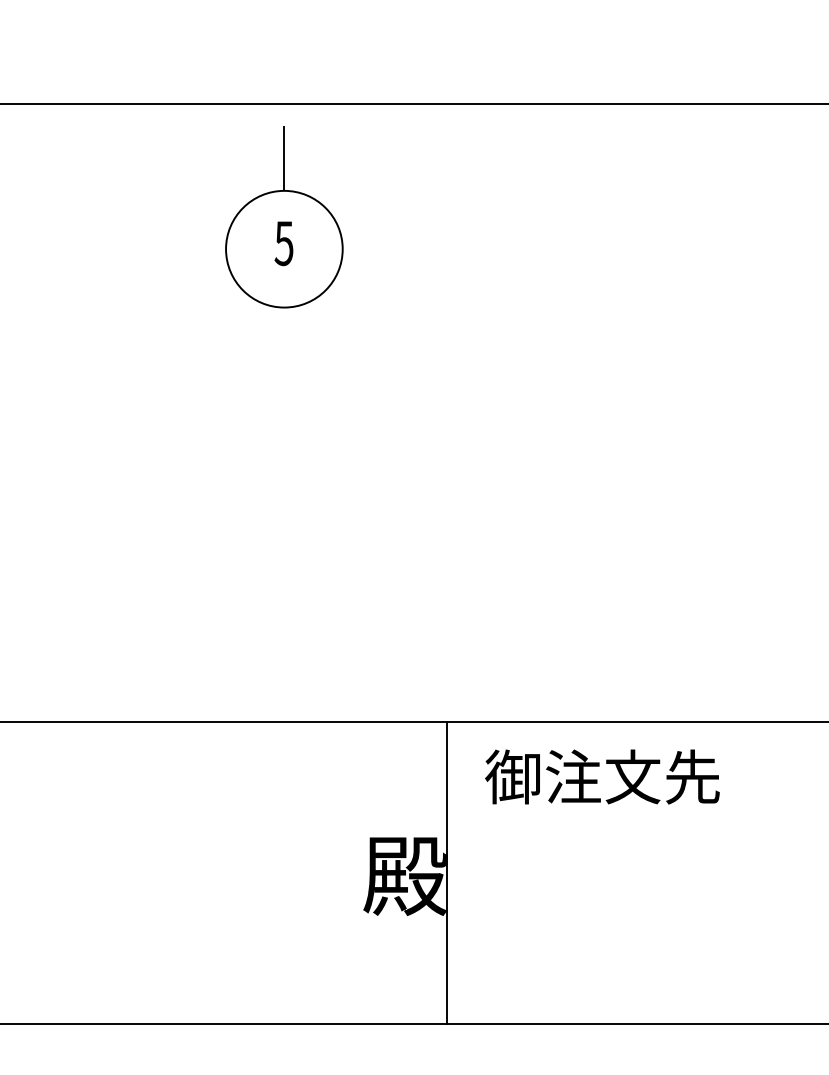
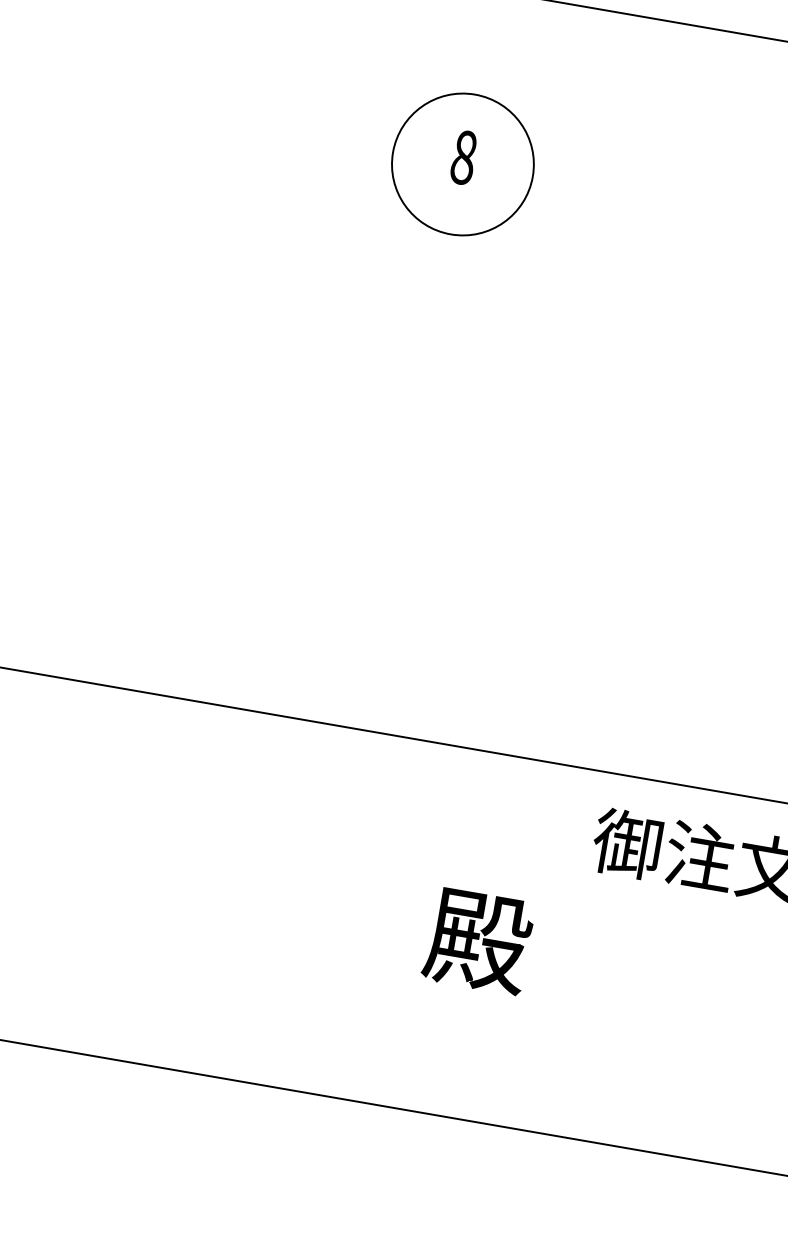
line: (284, 158) -> (481, 55), removed
text: (283, 243) -> (463, 157), 5 -> 8
line: (447, 872) -> (529, 944), removed

